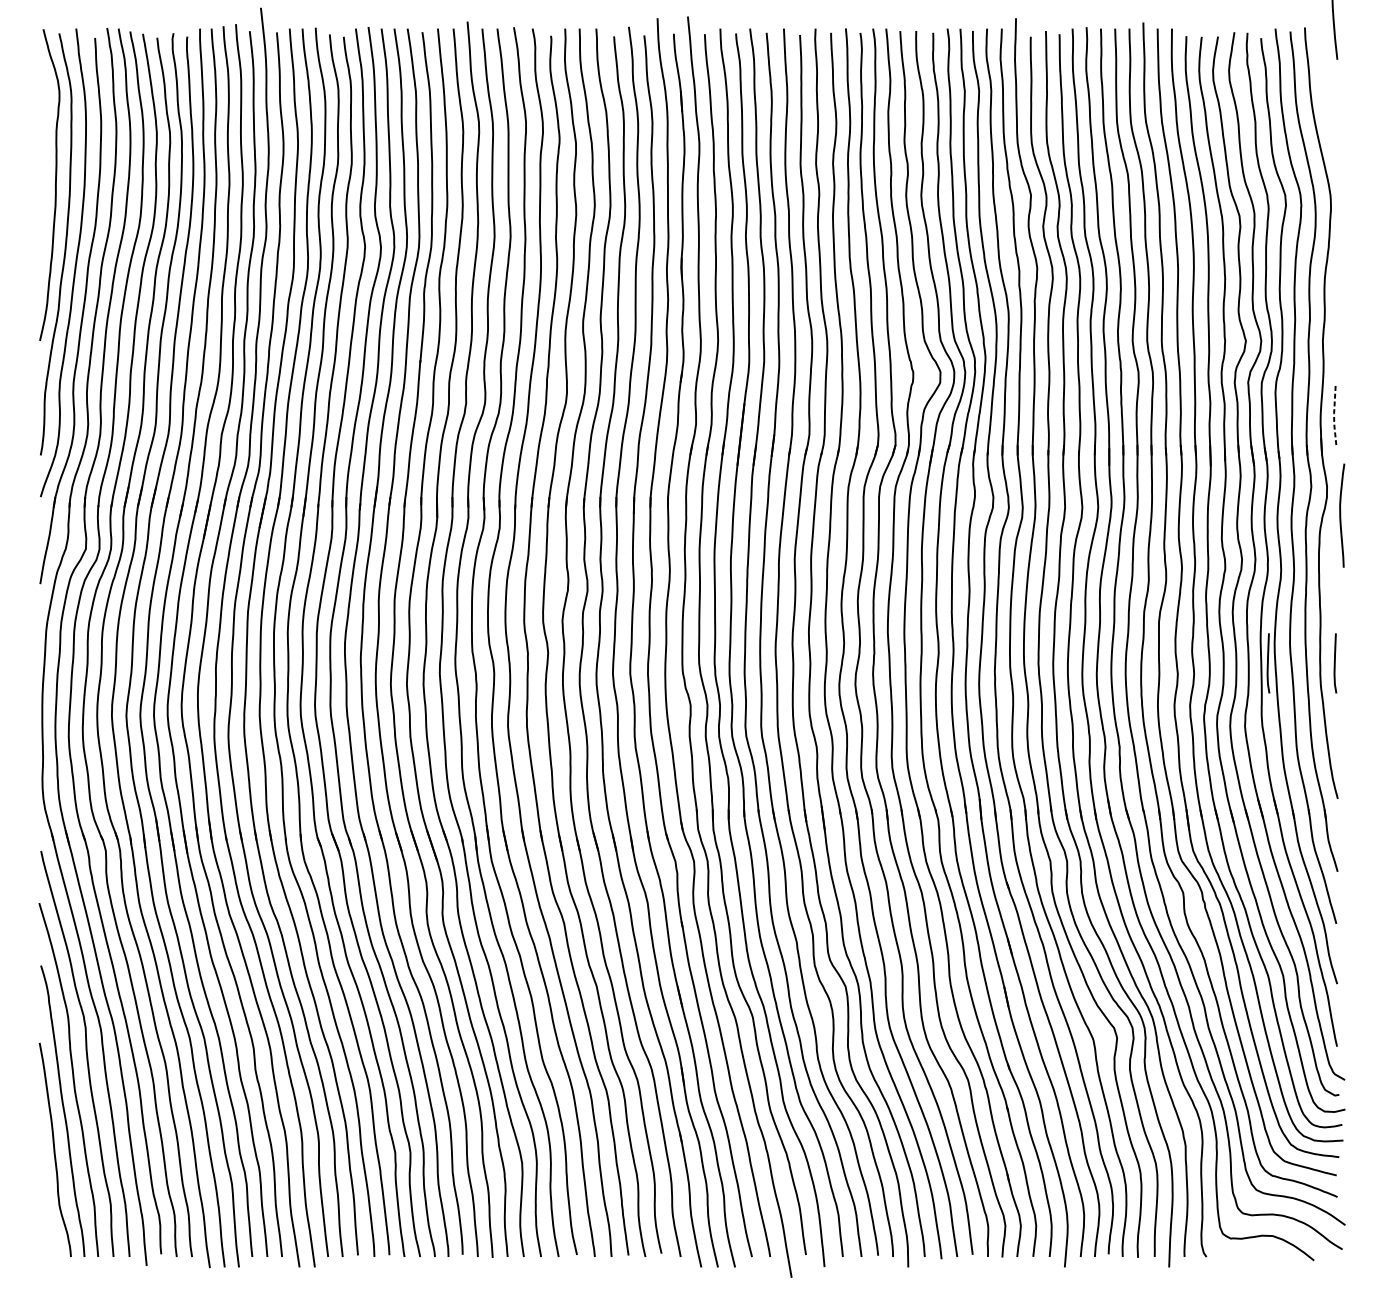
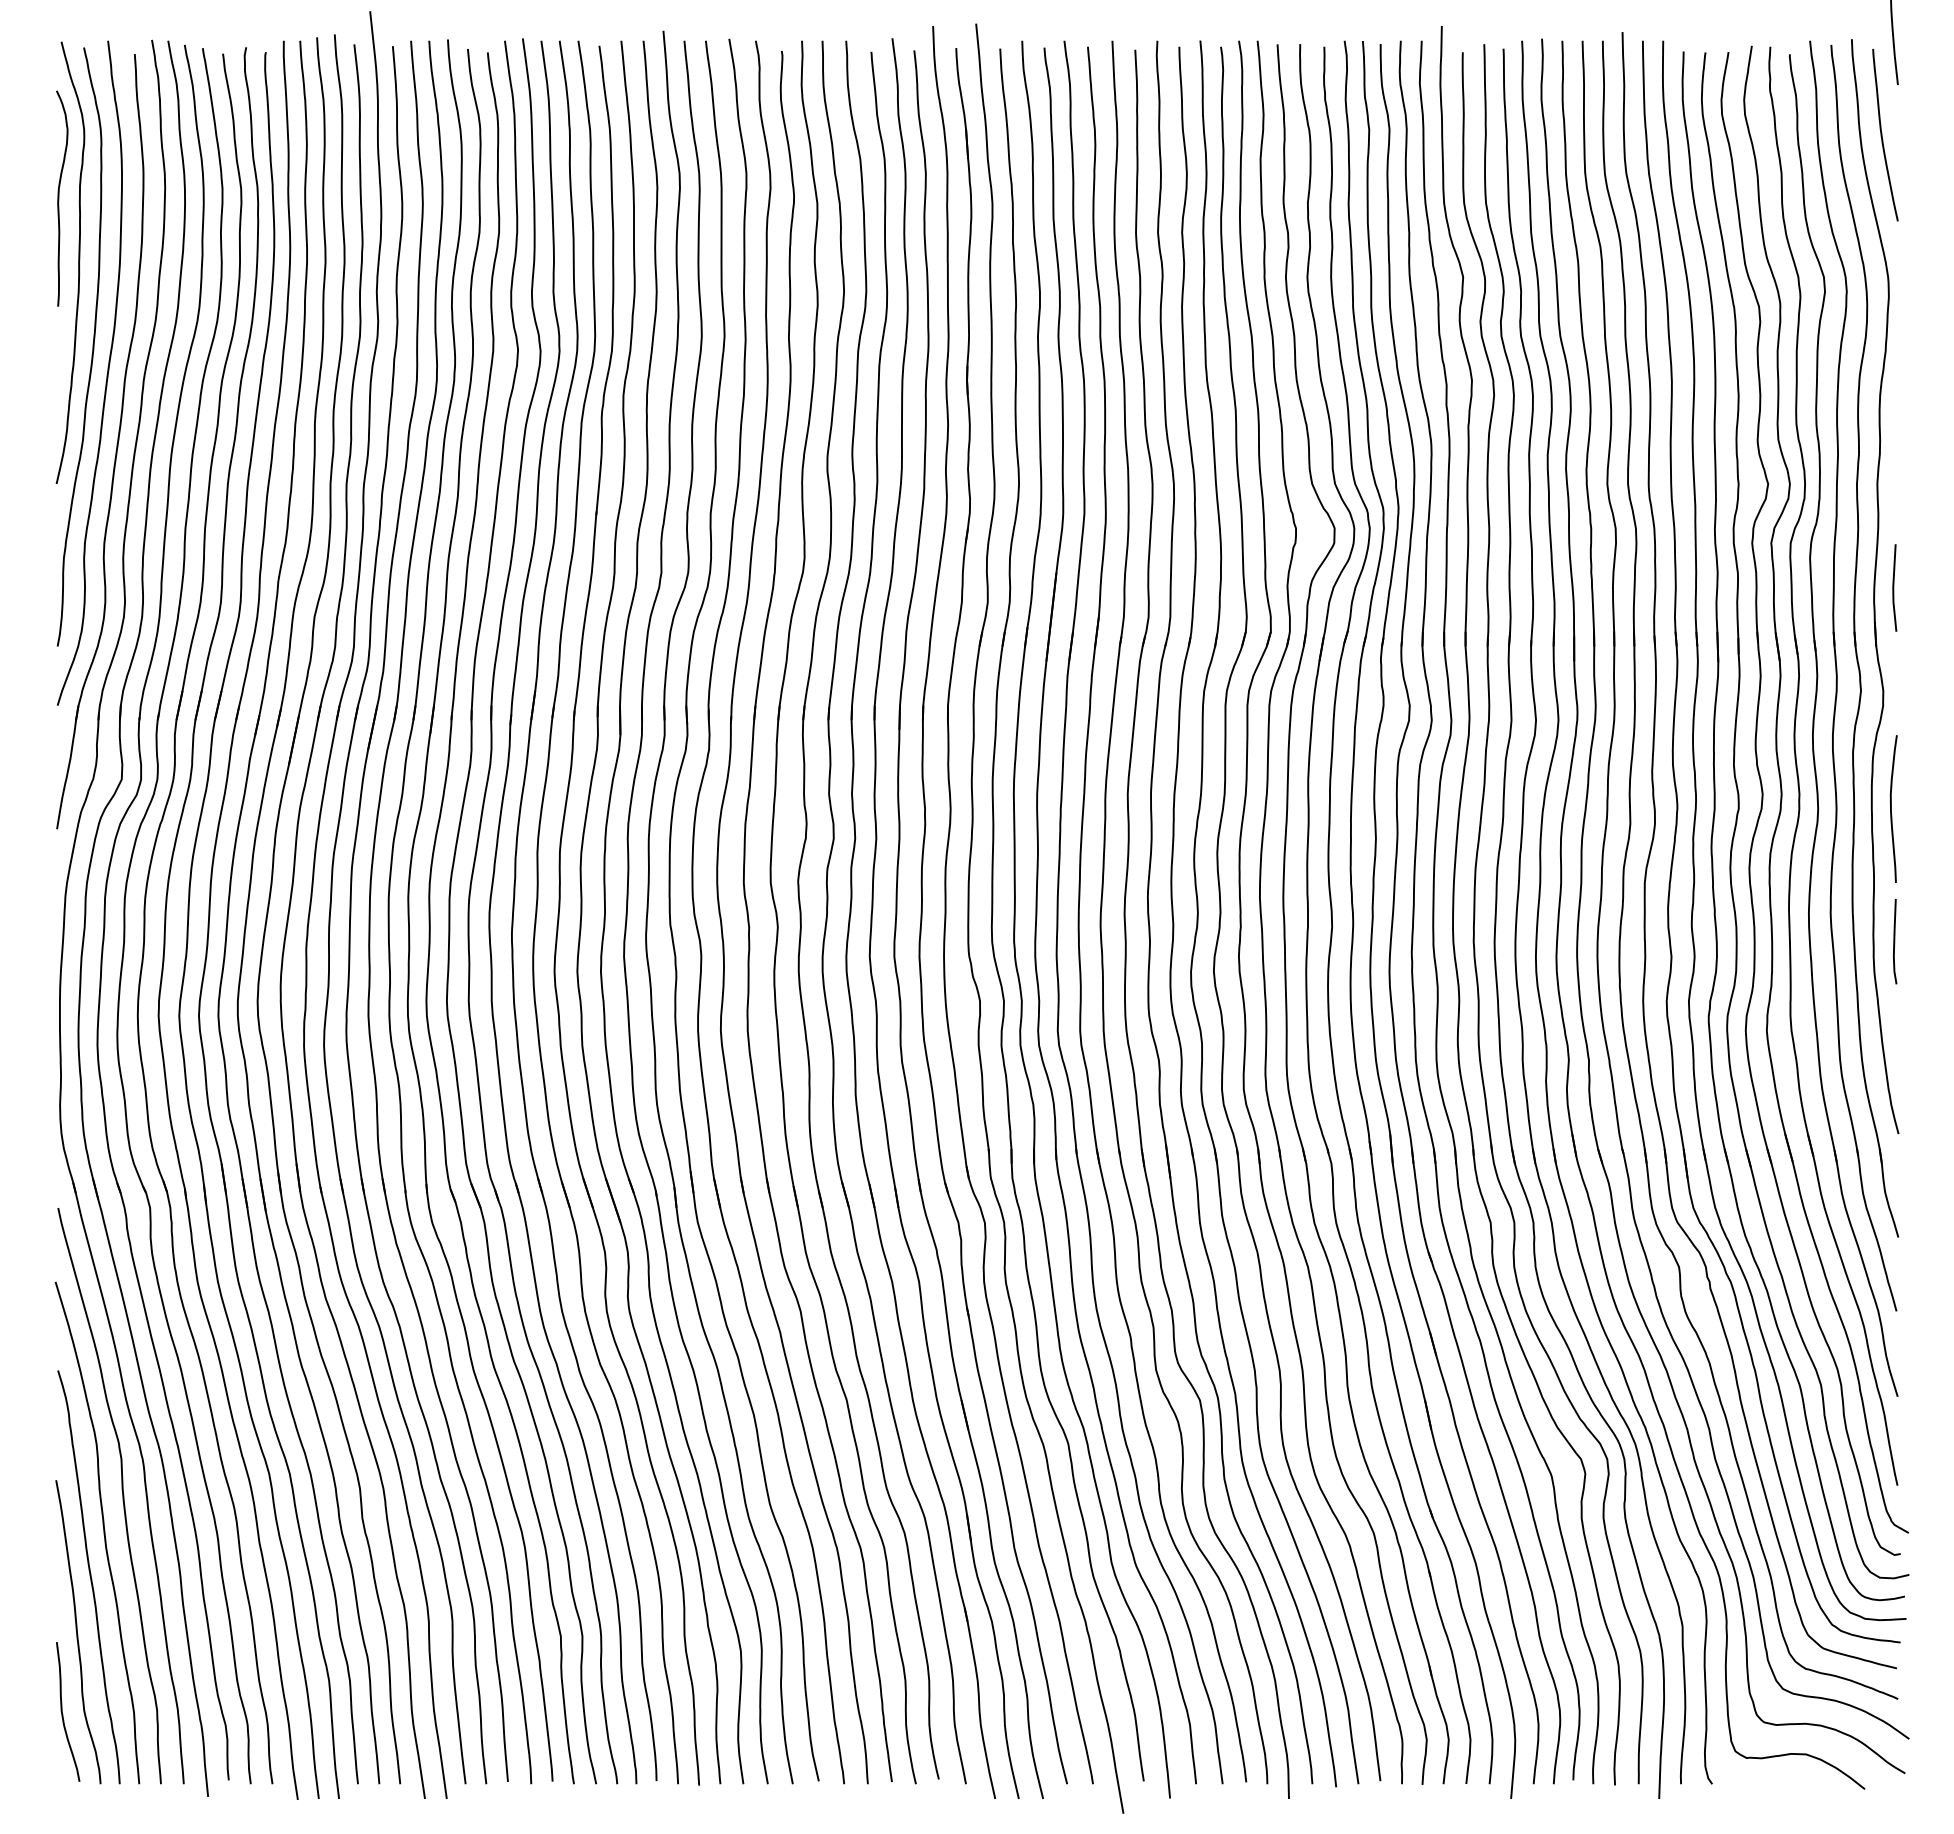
curve: (1326, 94) -> (1882, 134), added
curve: (42, 139) -> (59, 198), added
line: (1334, 413) -> (1893, 587), dashed -> solid
curve: (1340, 515) -> (1891, 808), moved
line: (1268, 663) -> (1800, 941), removed
curve: (44, 1207) -> (63, 1714), added

